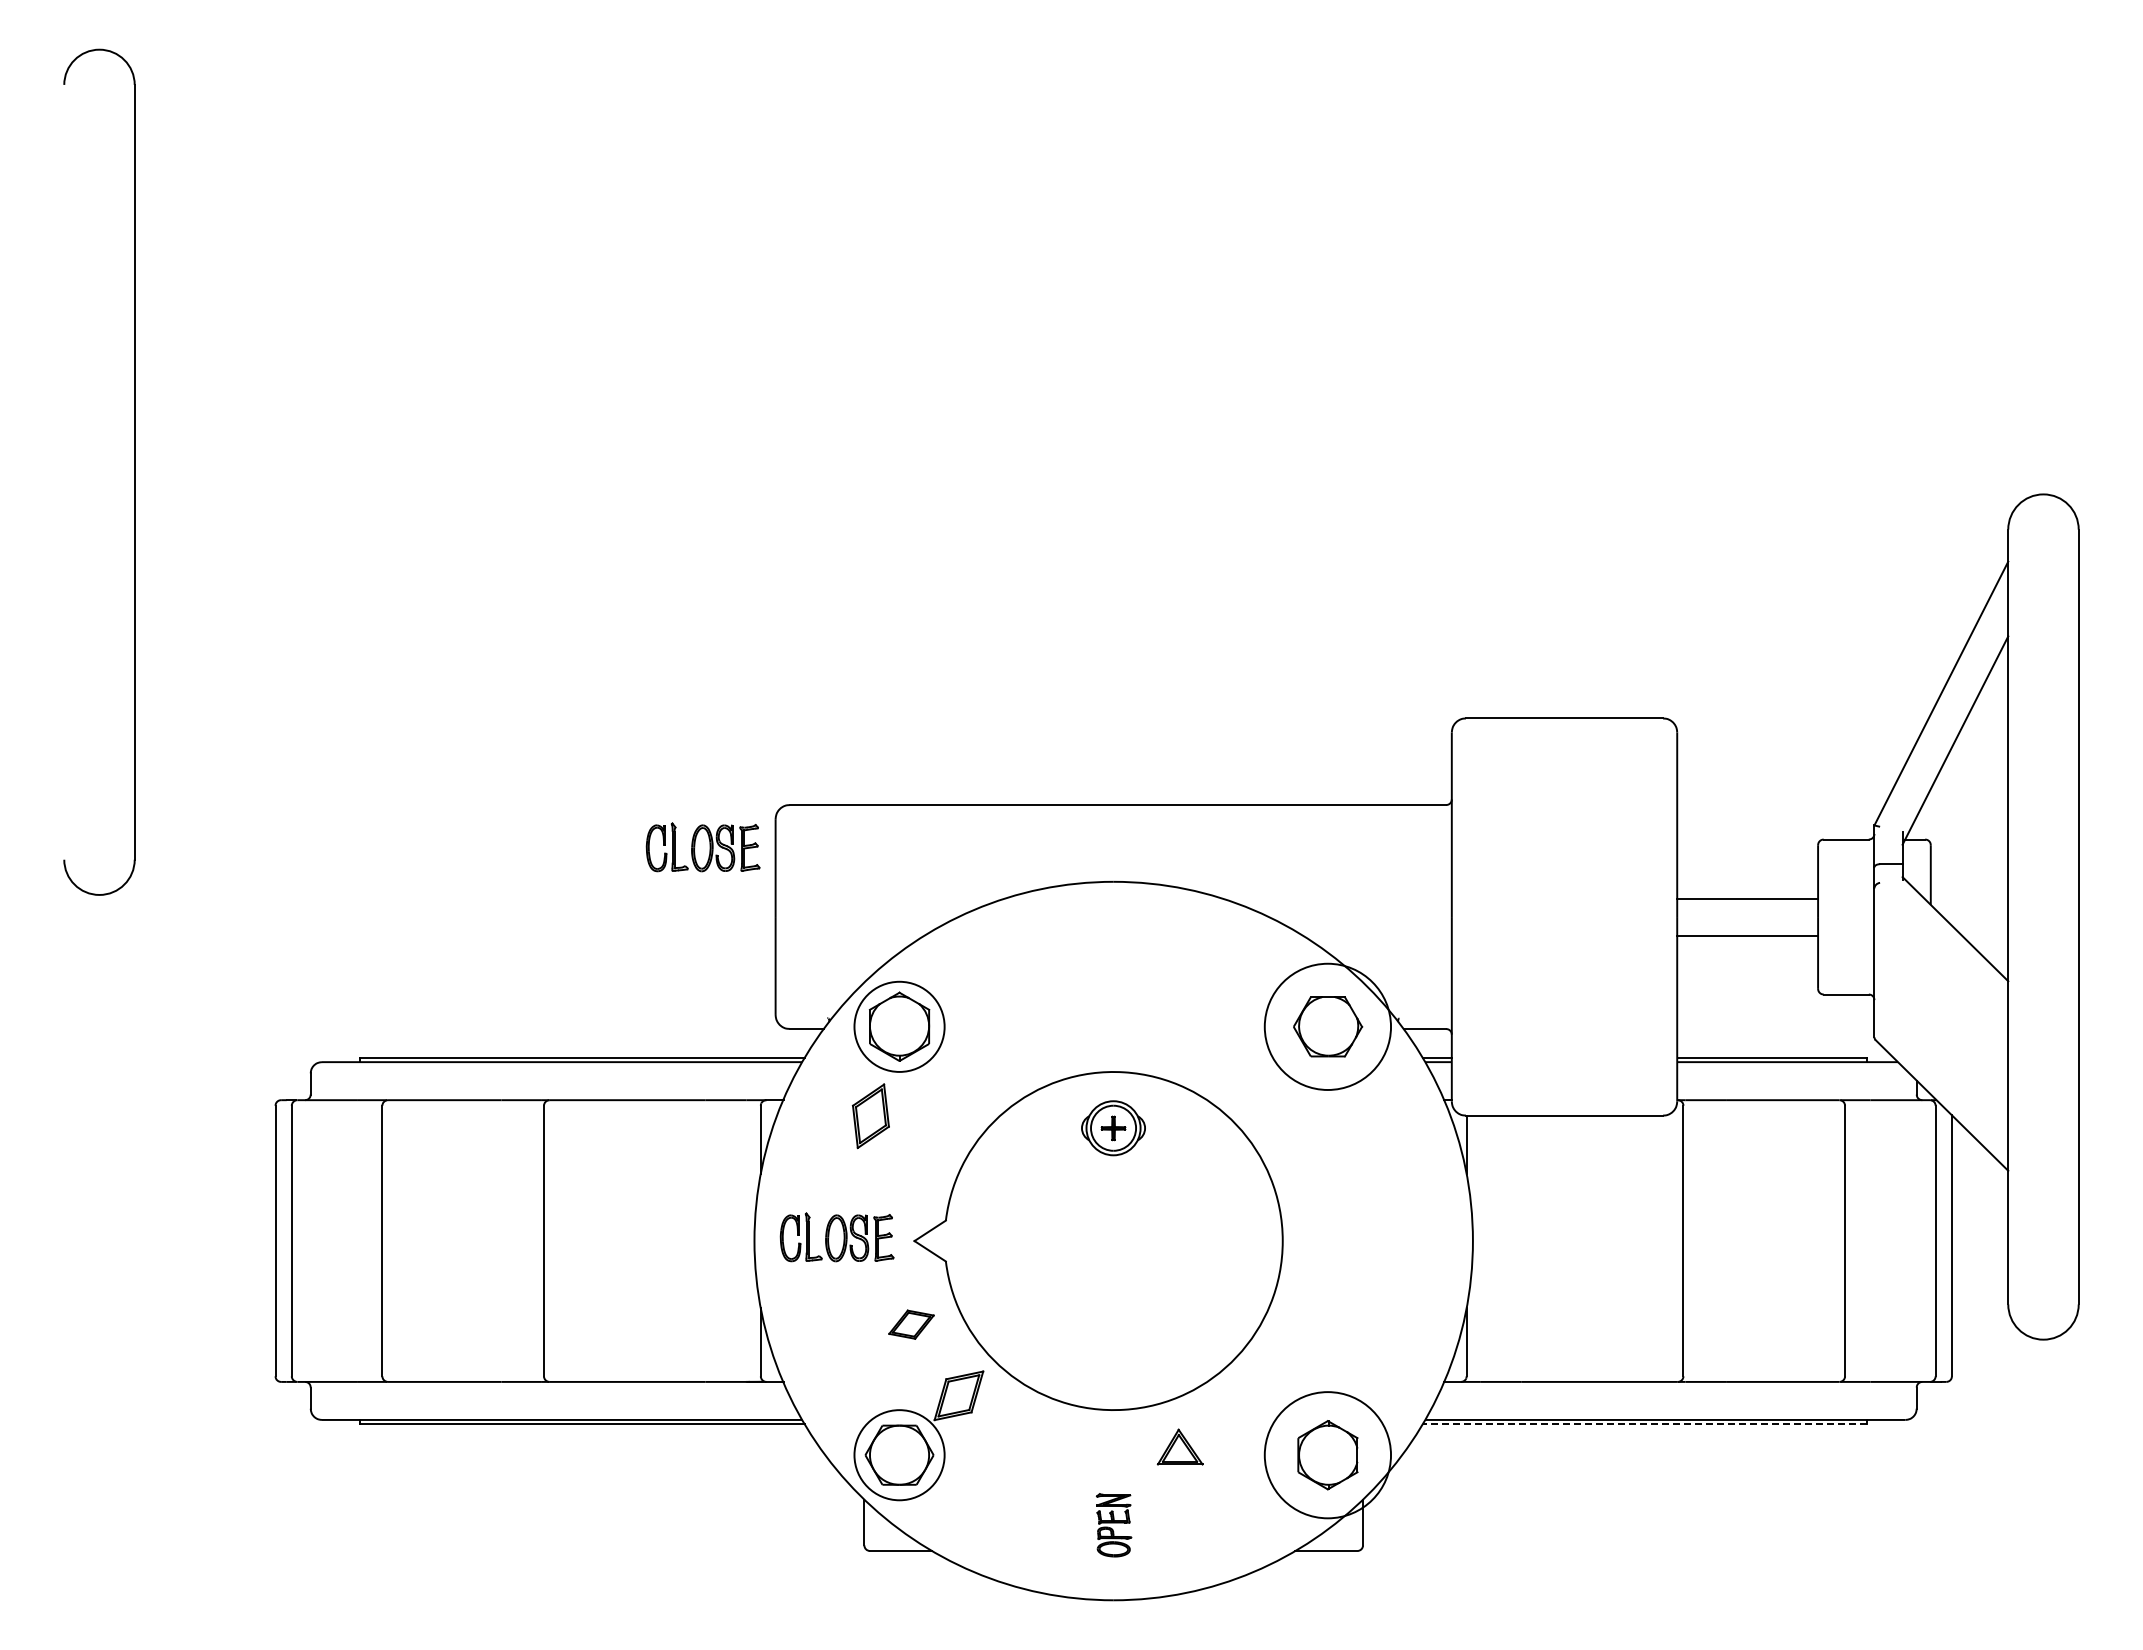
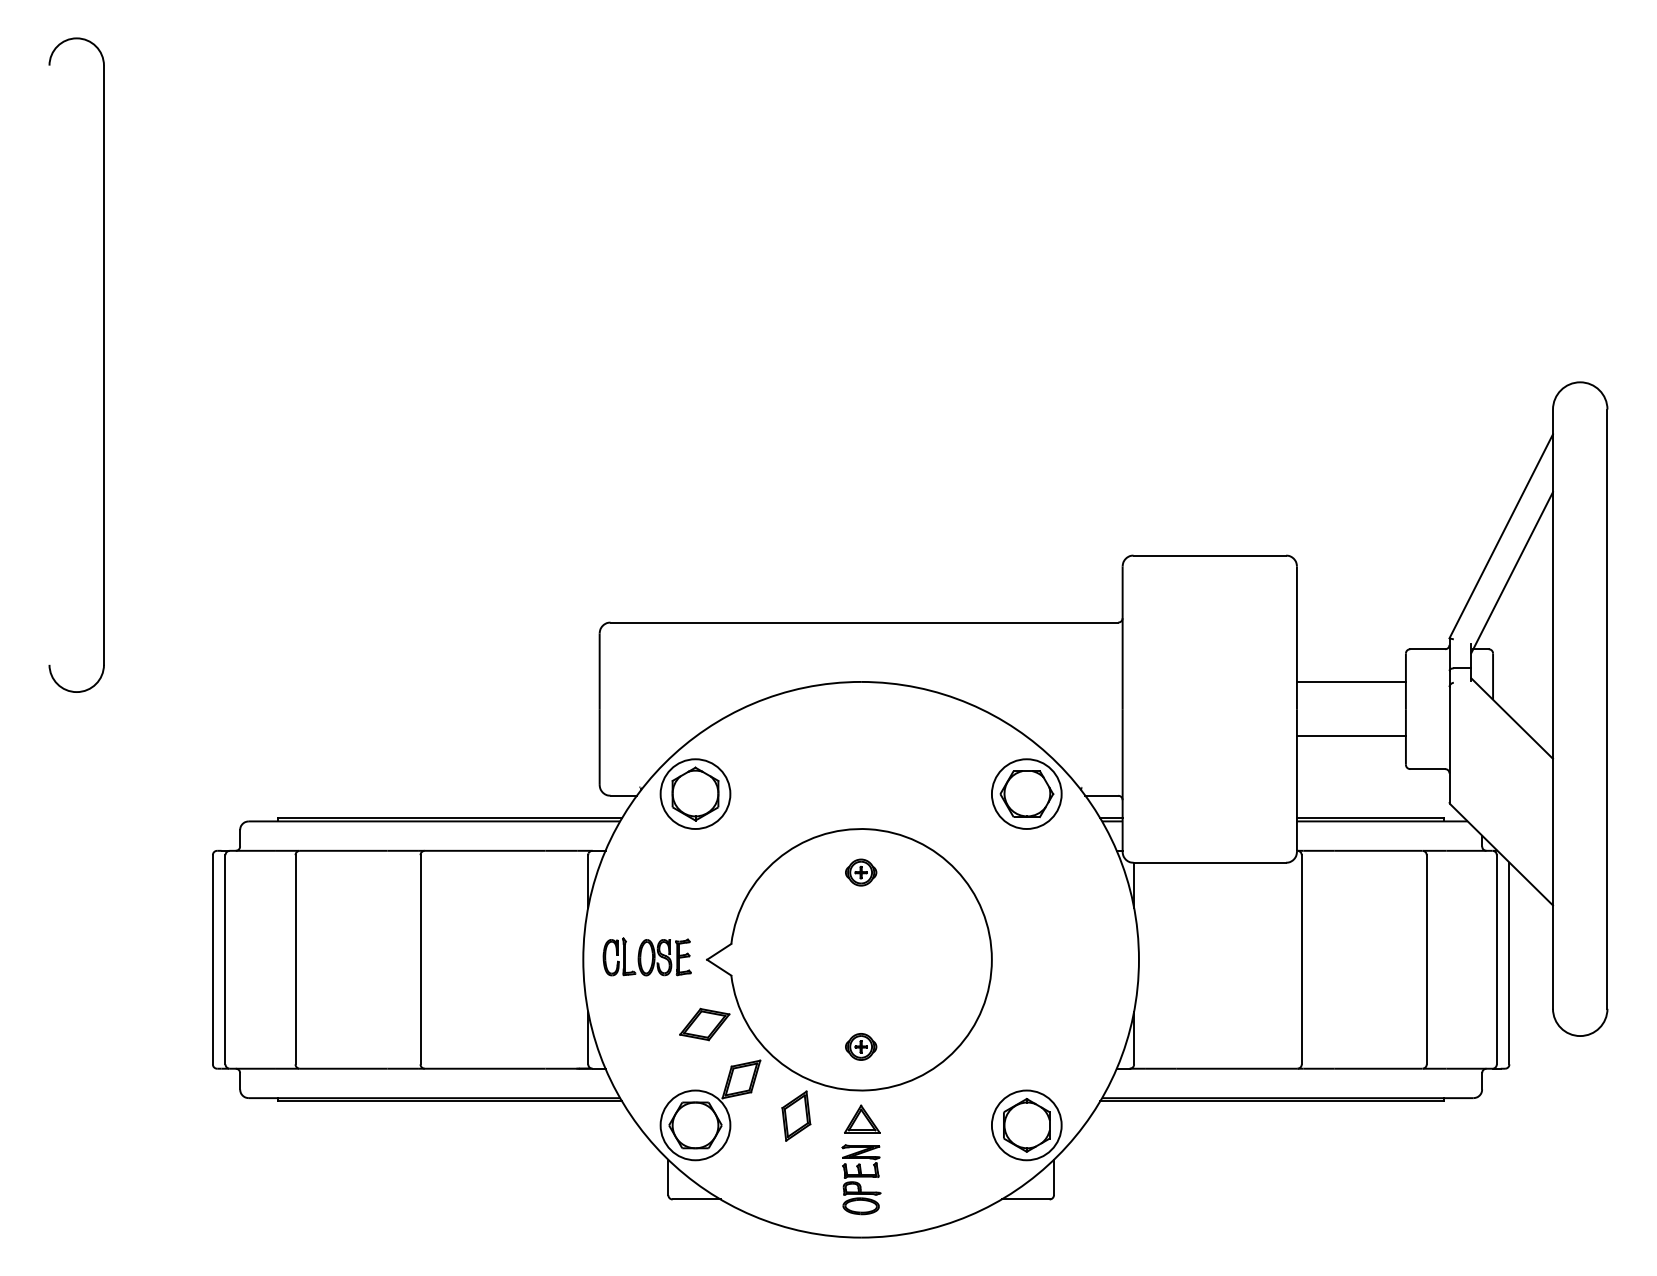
part: (702, 847) -> (543, 655), removed
line: (1747, 899) -> (1351, 736), moved
line: (1747, 935) -> (1351, 681), moved
circle: (1327, 1026) -> (1026, 793), size x0.71
part: (870, 1116) -> (796, 1116), moved
part: (1113, 1128) -> (860, 872), size x0.62
part: (911, 1324) -> (704, 1024), size x1.43
part: (1113, 1353) -> (860, 1046), added
line: (1644, 1424) -> (1271, 1101), dashed -> solid
part: (1179, 1446) -> (861, 1118), moved
circle: (1327, 1455) -> (1026, 1125), size x0.71
part: (1113, 1524) -> (860, 1178), size x1.43

